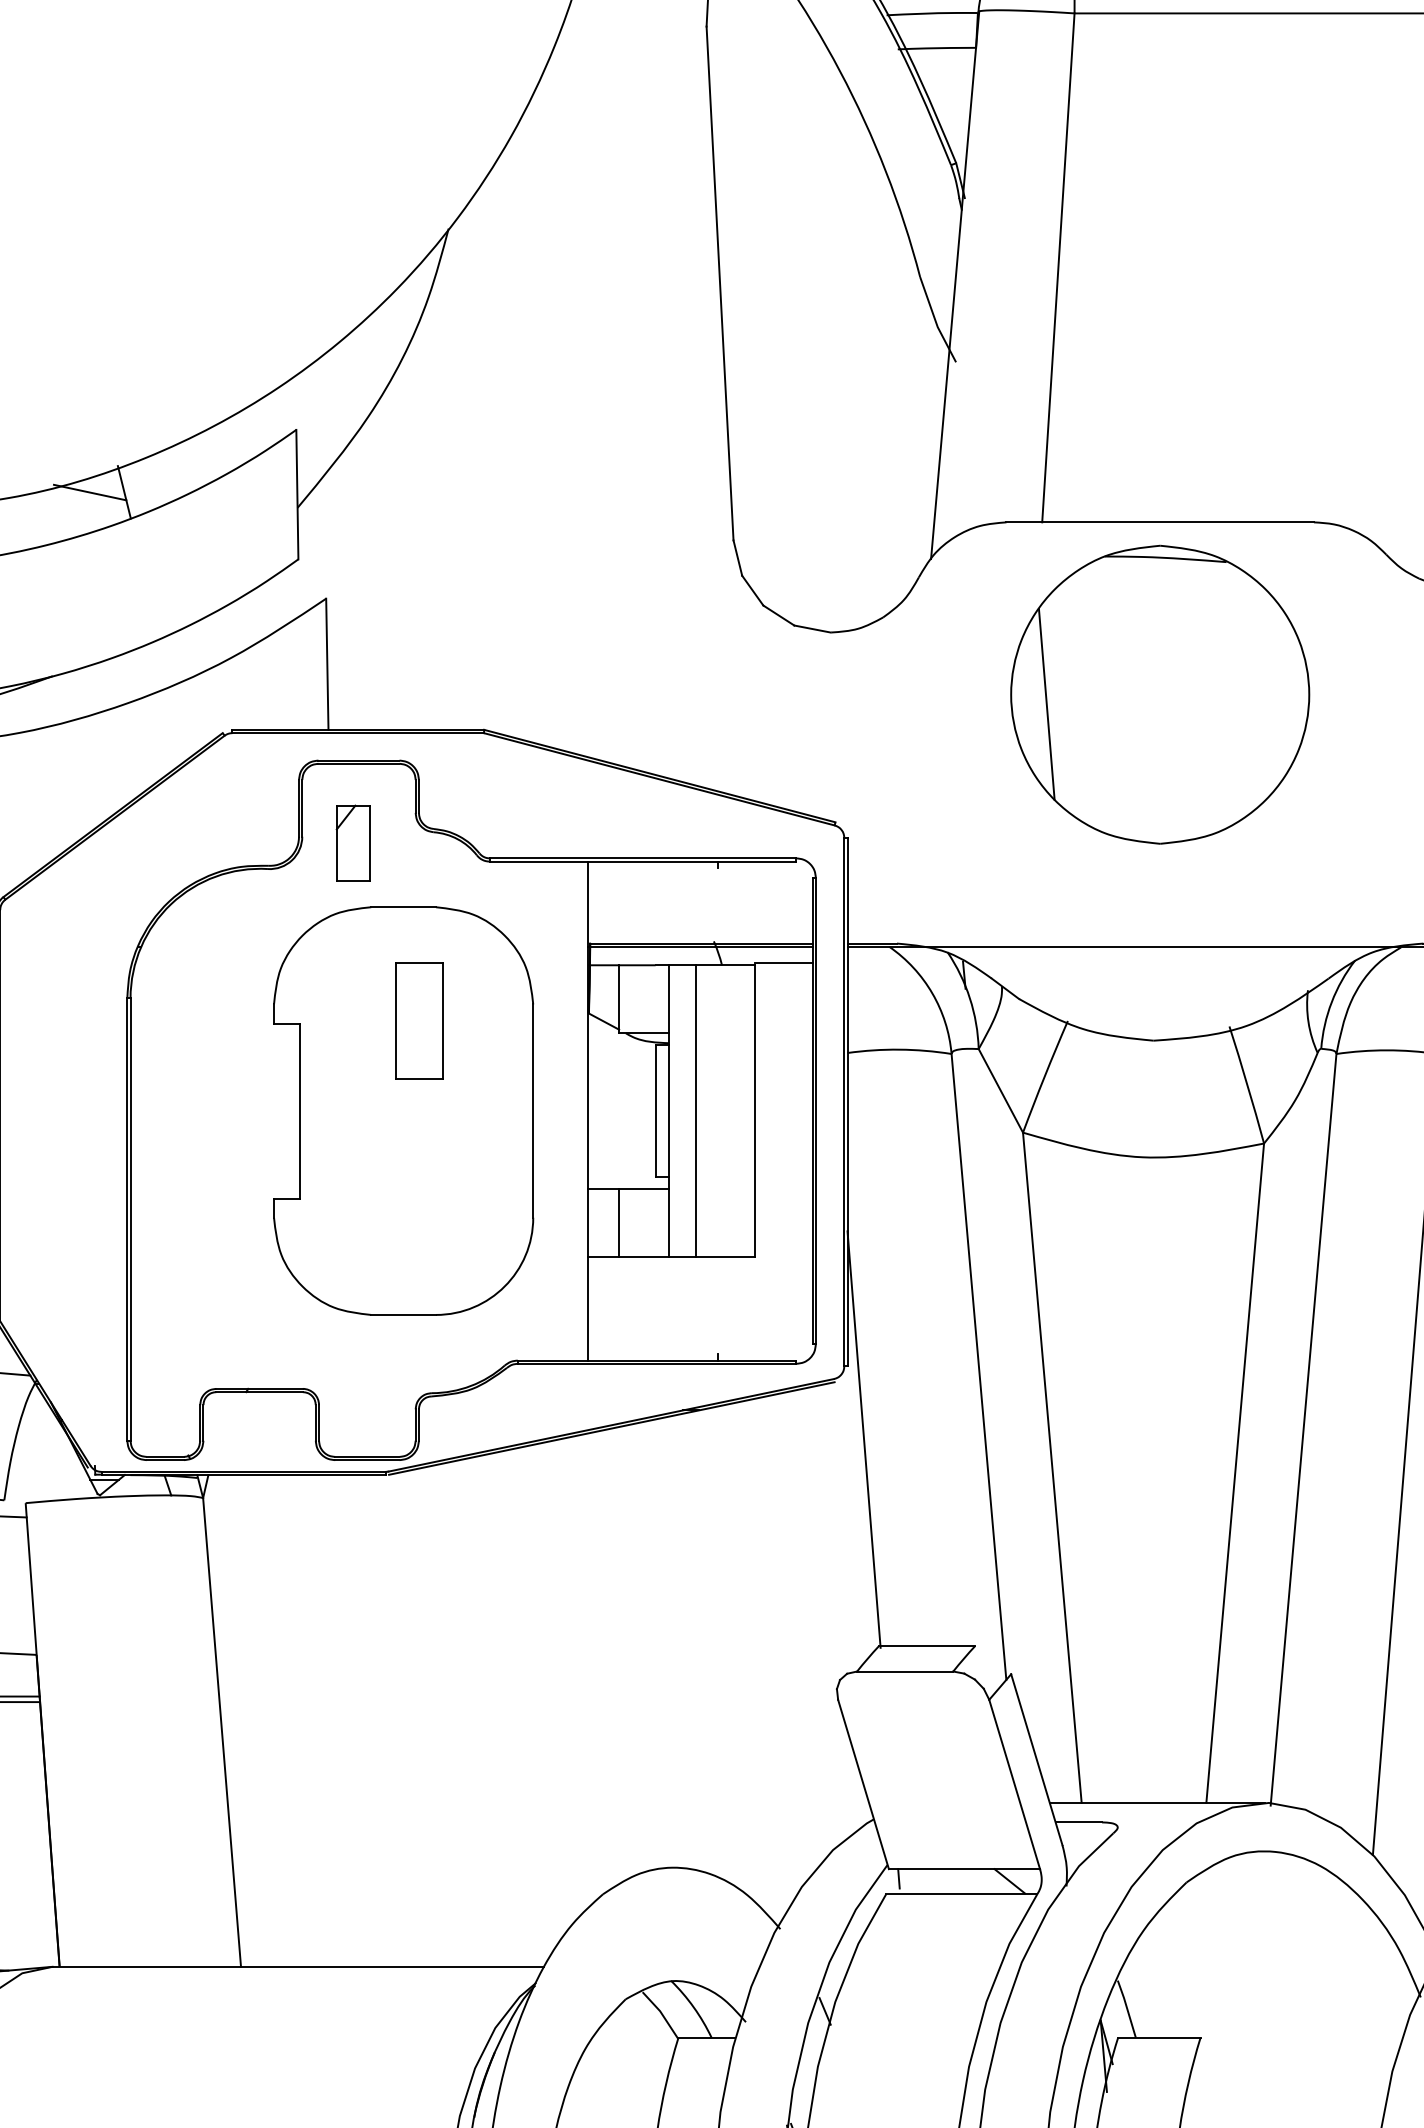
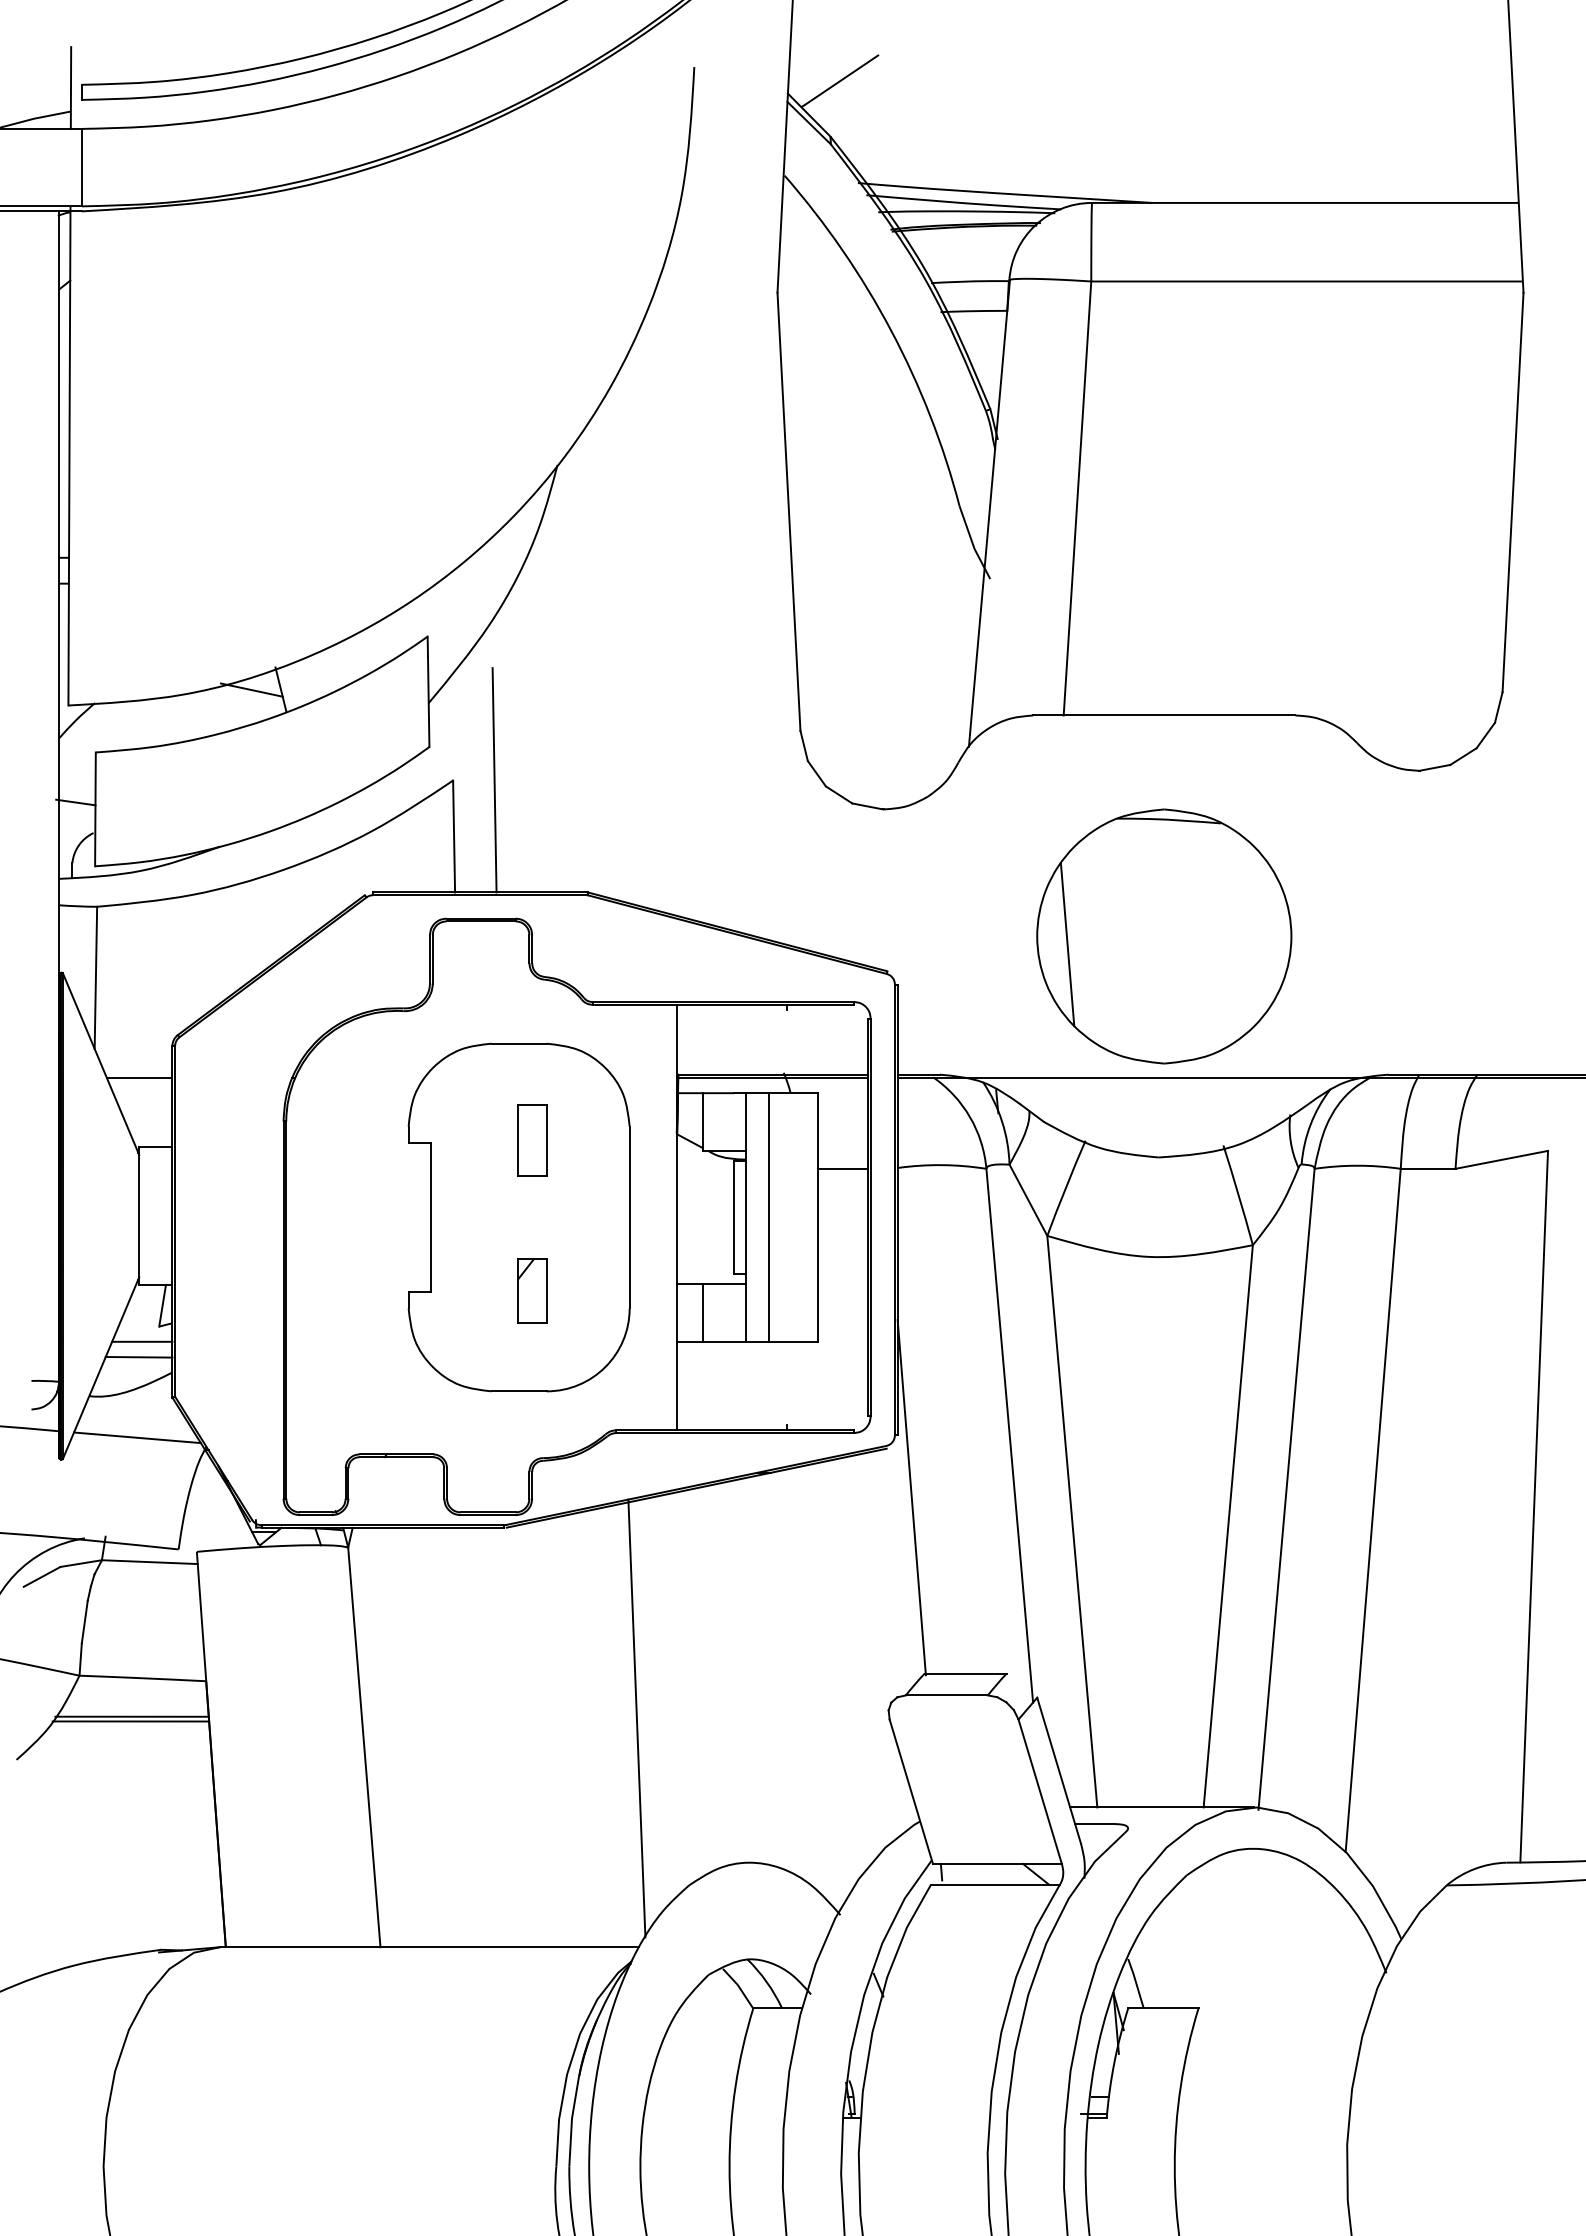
line: (374, 598) -> (494, 780), added
part: (1160, 694) -> (1164, 936), moved
part: (353, 842) -> (532, 1290), moved
line: (782, 962) -> (842, 1168), moved
part: (419, 1020) -> (532, 1140), size x0.71
line: (541, 1698) -> (636, 1718), added

